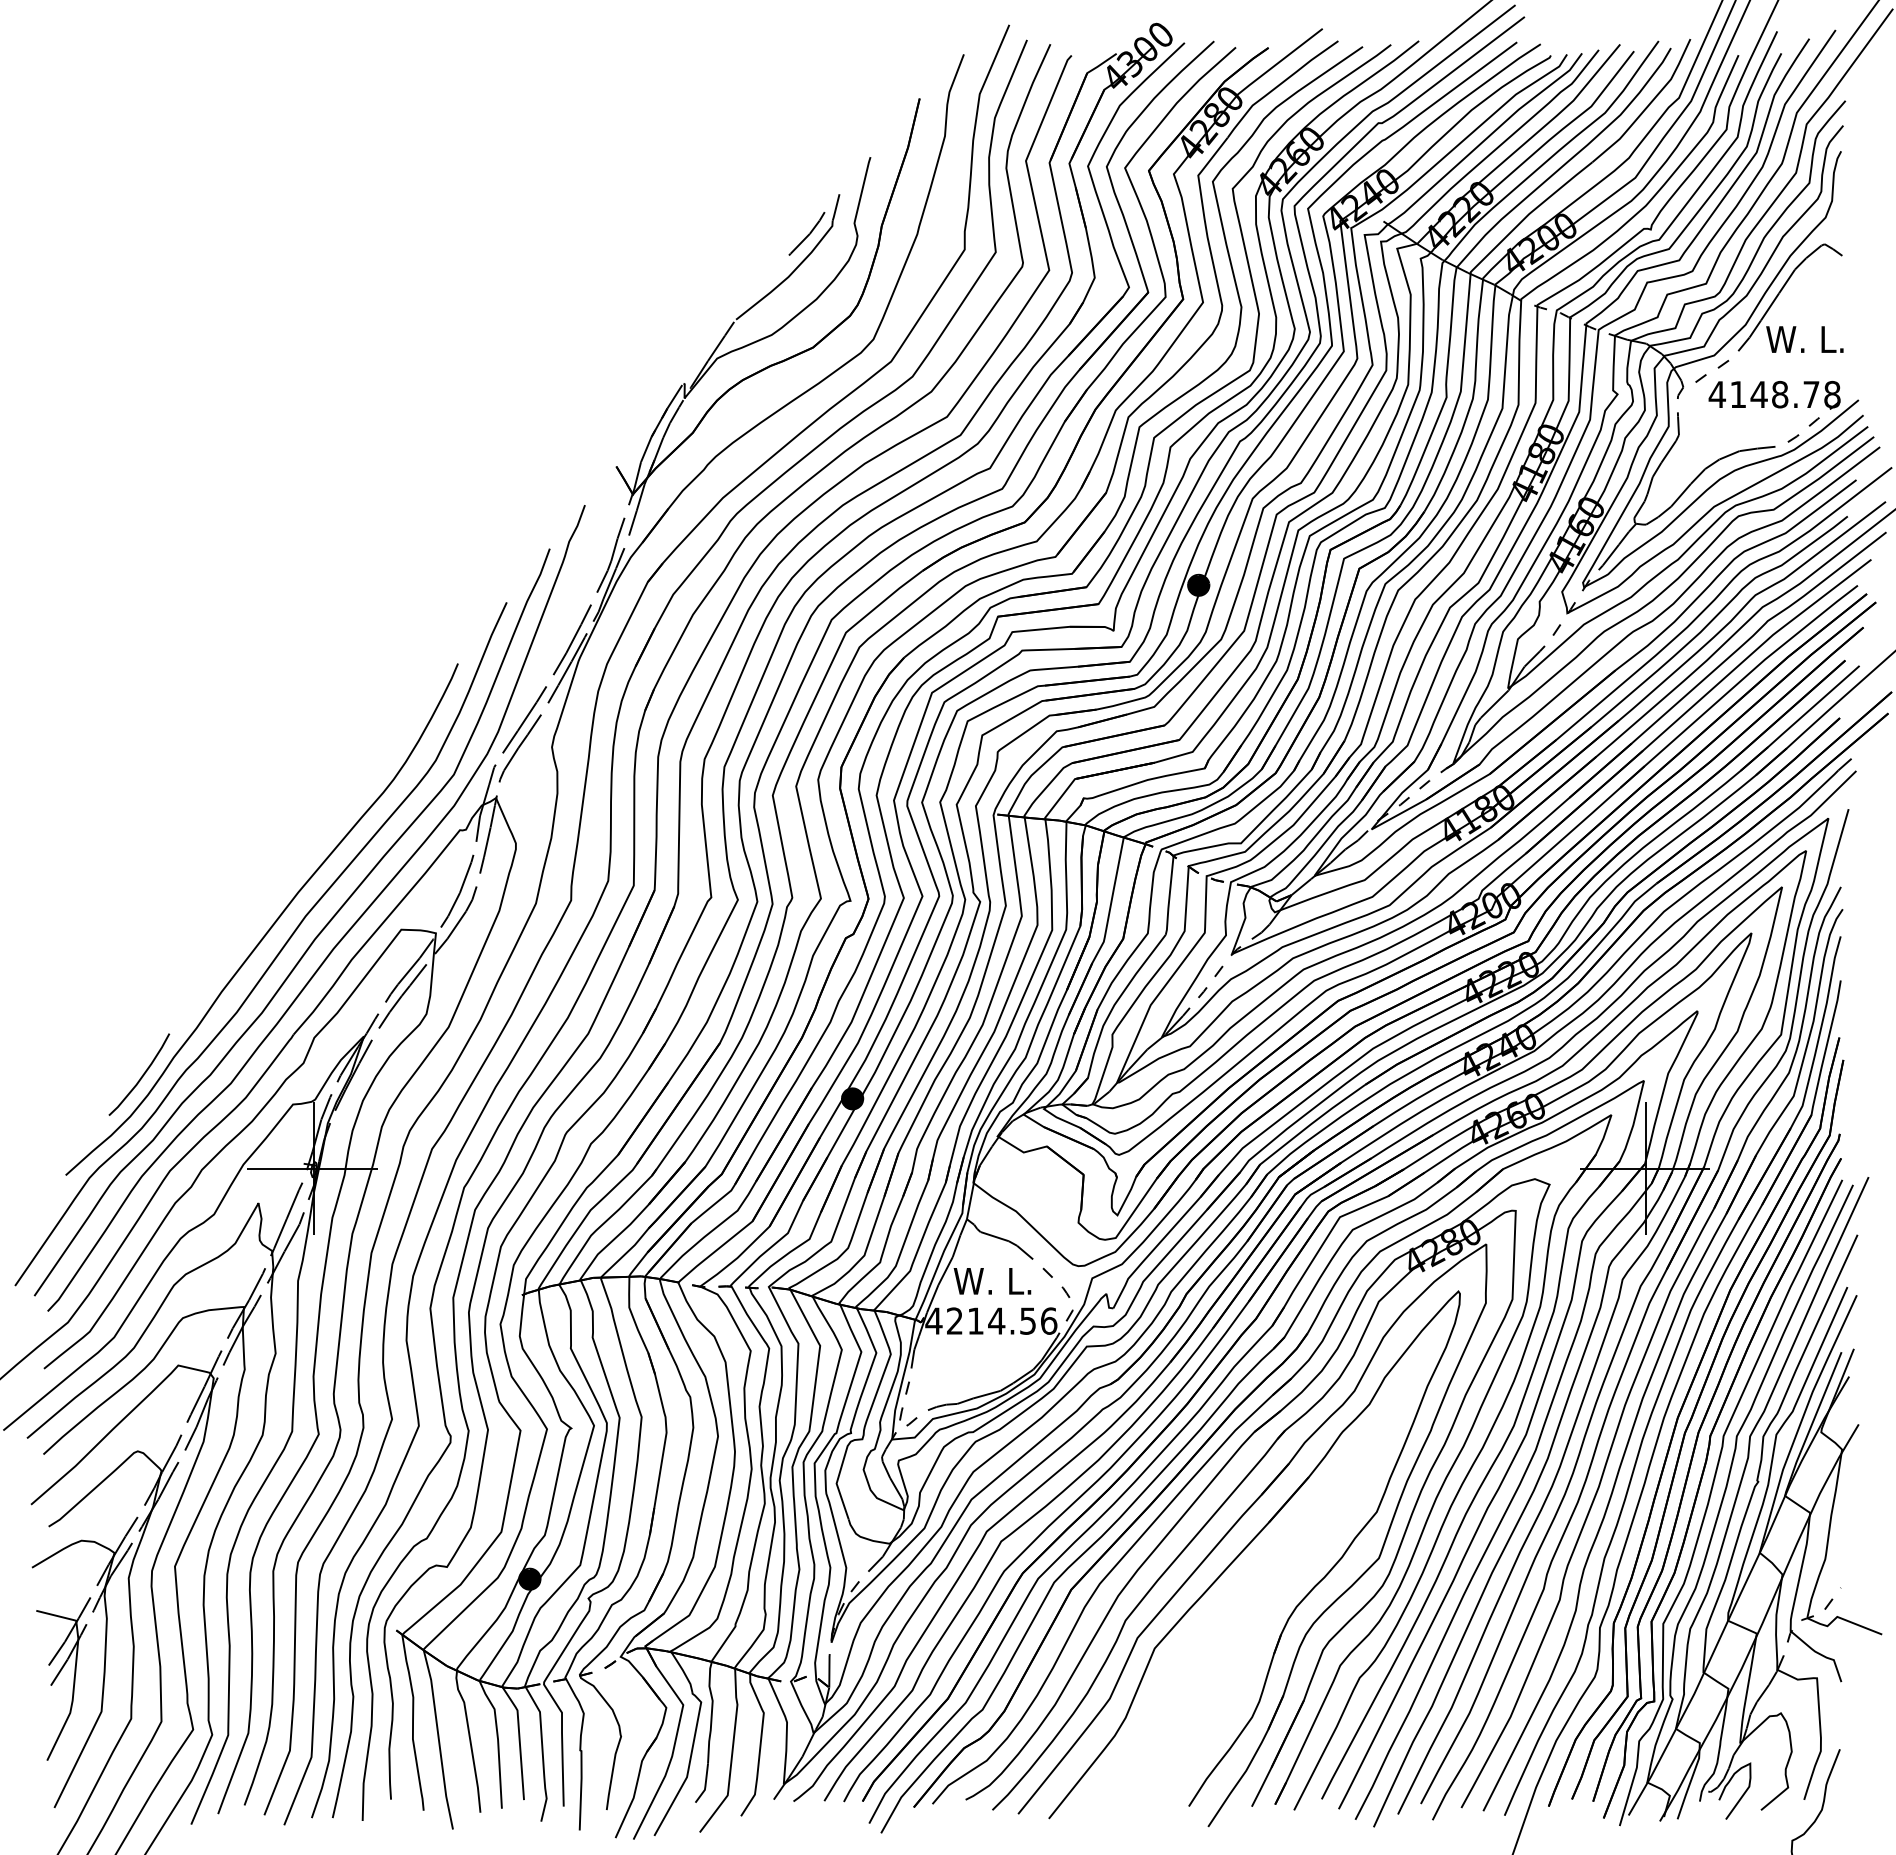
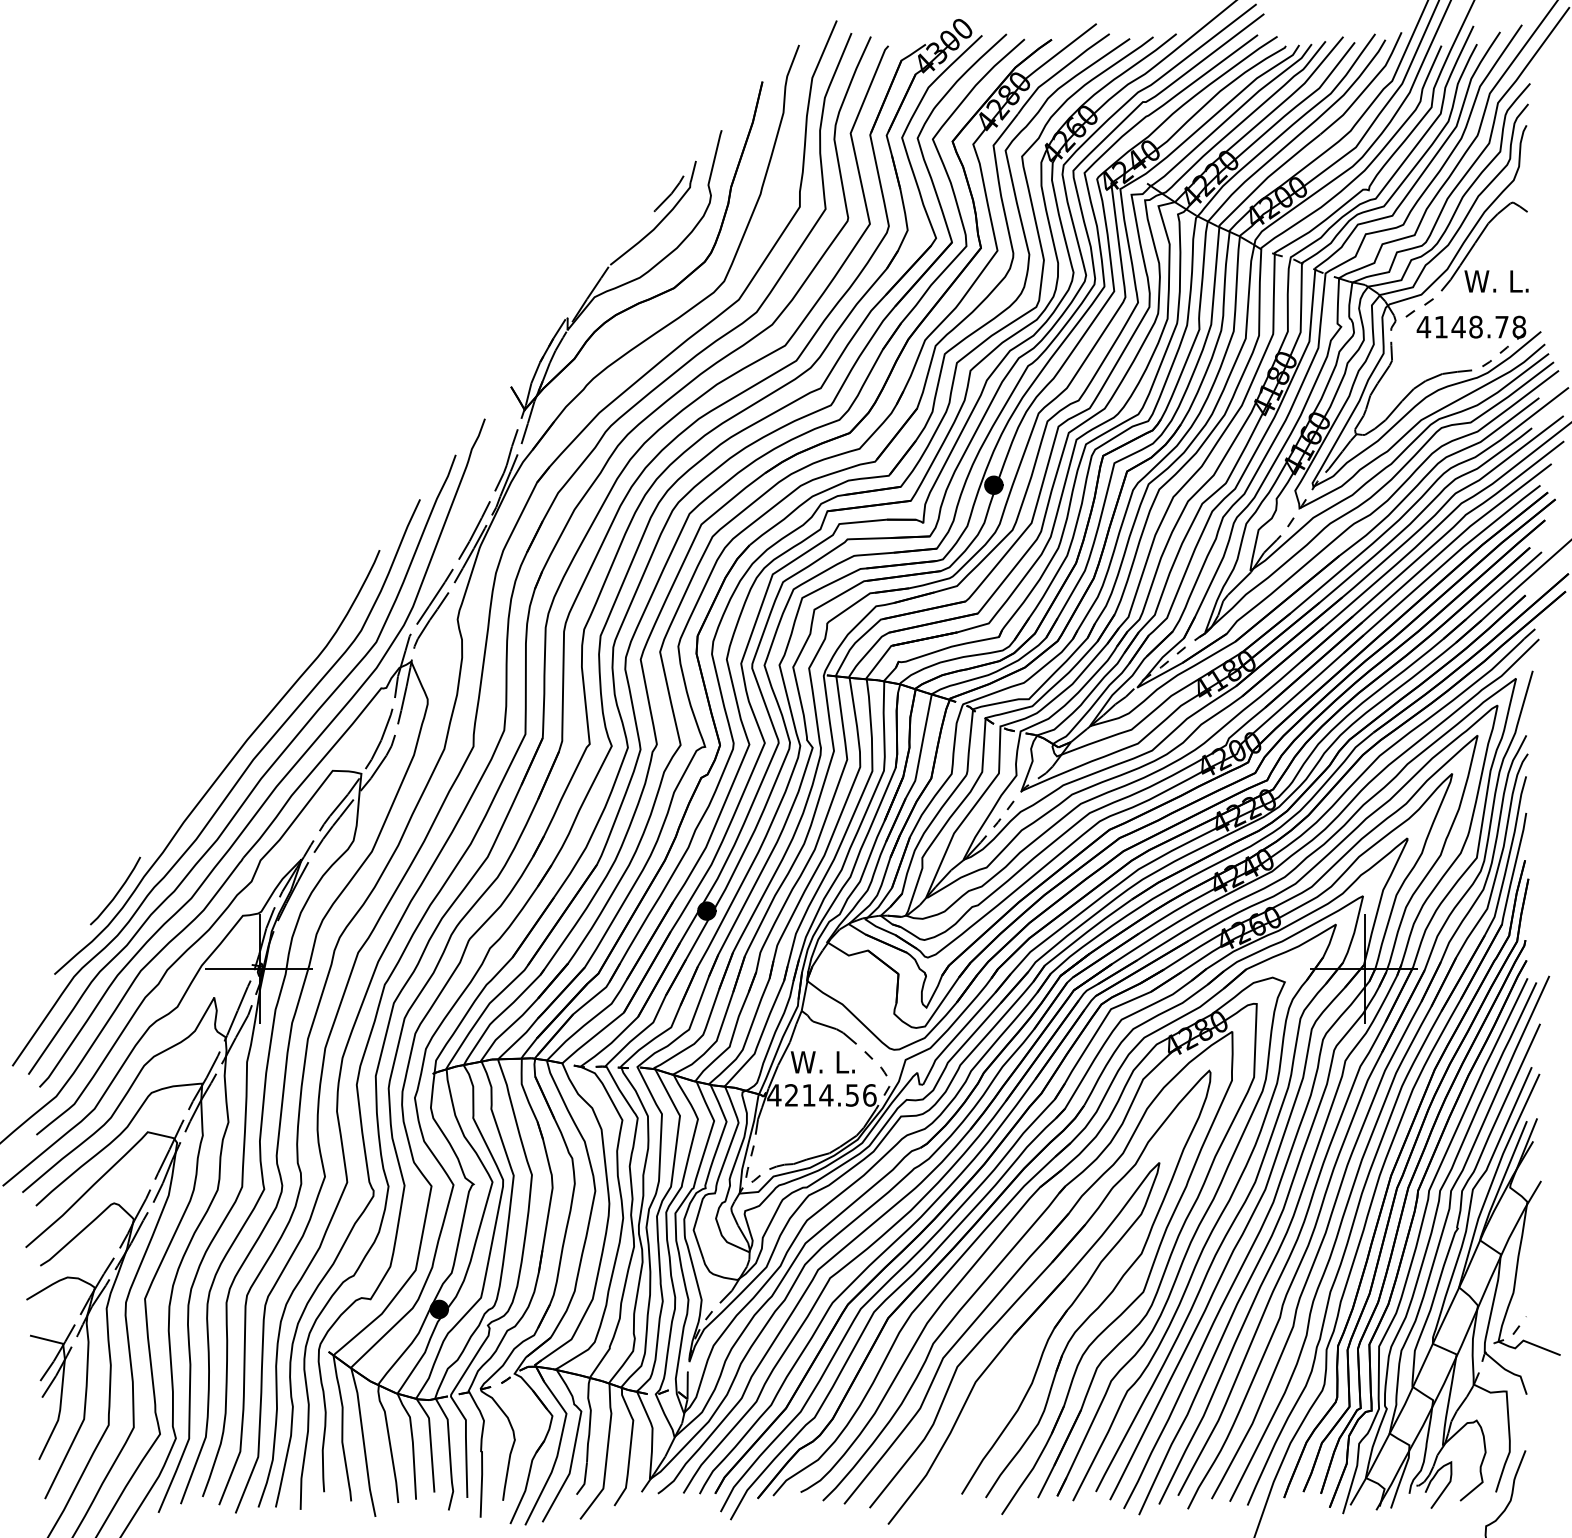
part: (1224, 1609) -> (1015, 1334), added

